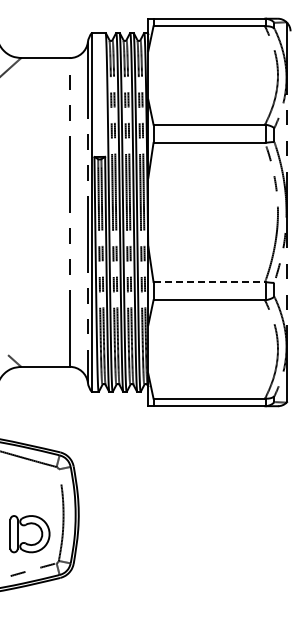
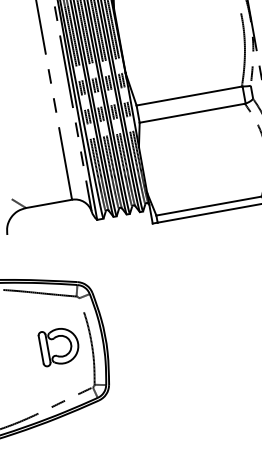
line: (209, 282) -> (189, 96), dashed -> solid
part: (29, 534) -> (59, 346), moved

